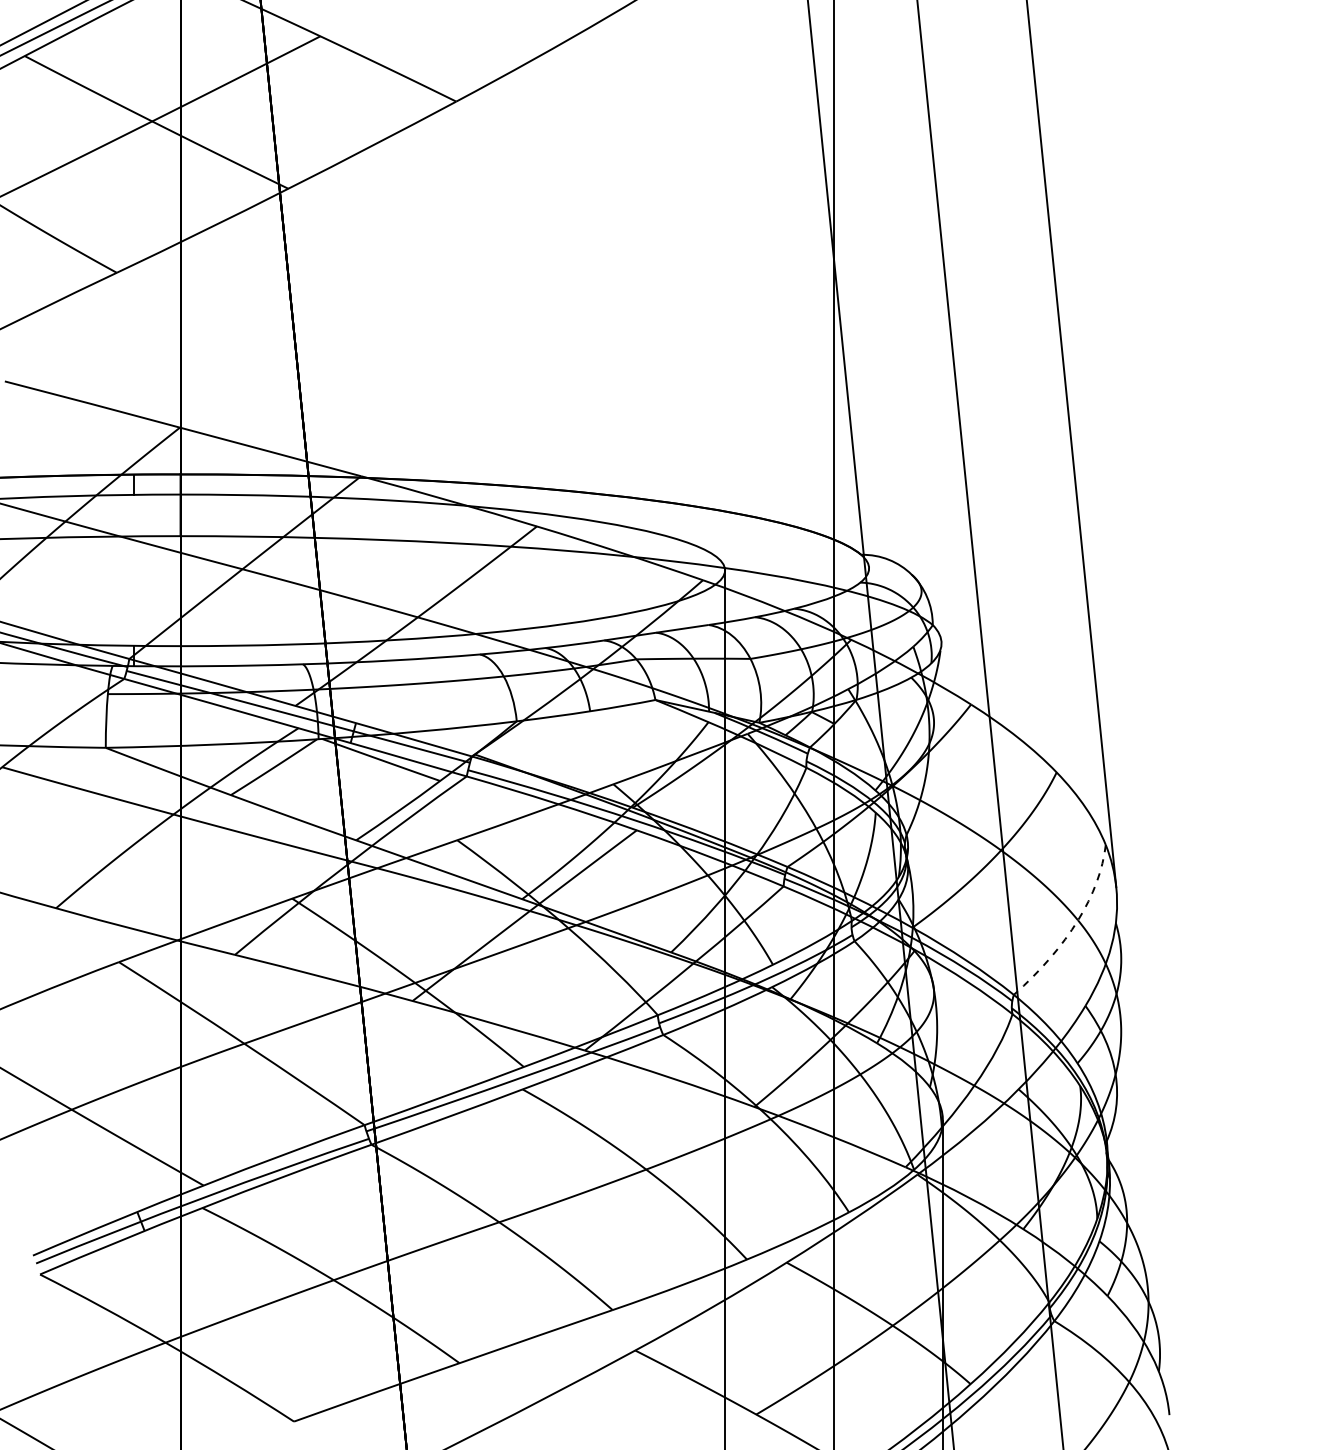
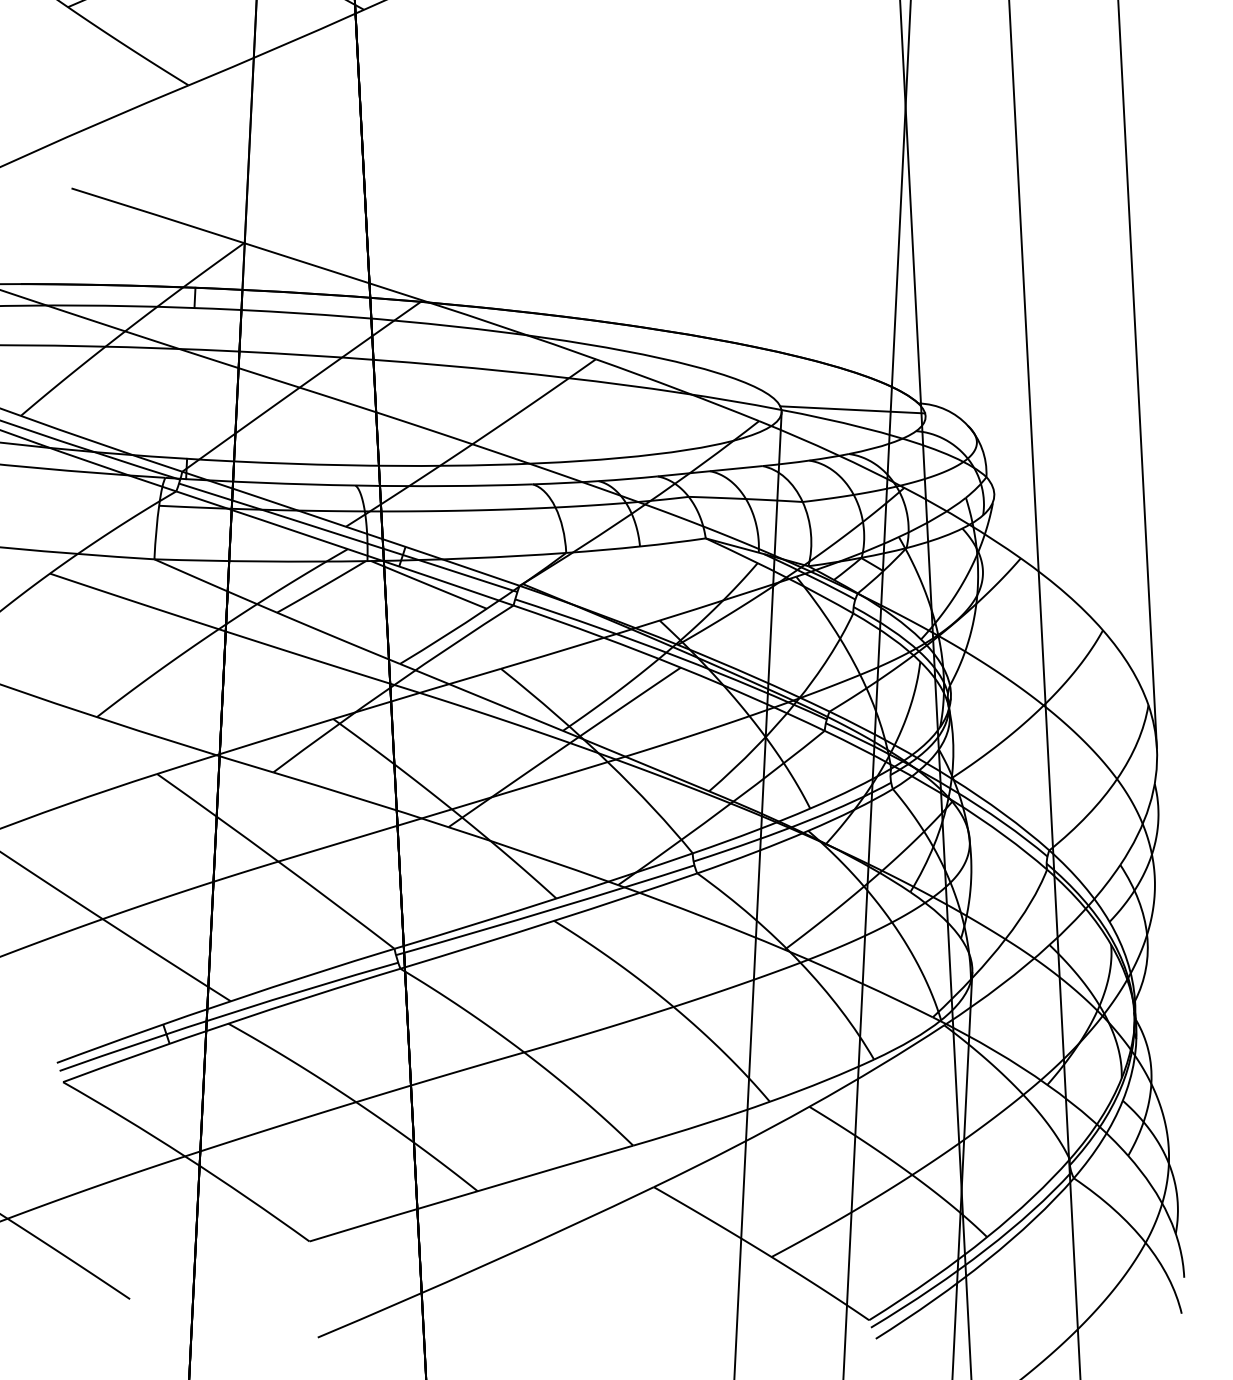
line: (795, 564) -> (852, 409), added
arc: (1073, 926) -> (1112, 785), dashed -> solid

